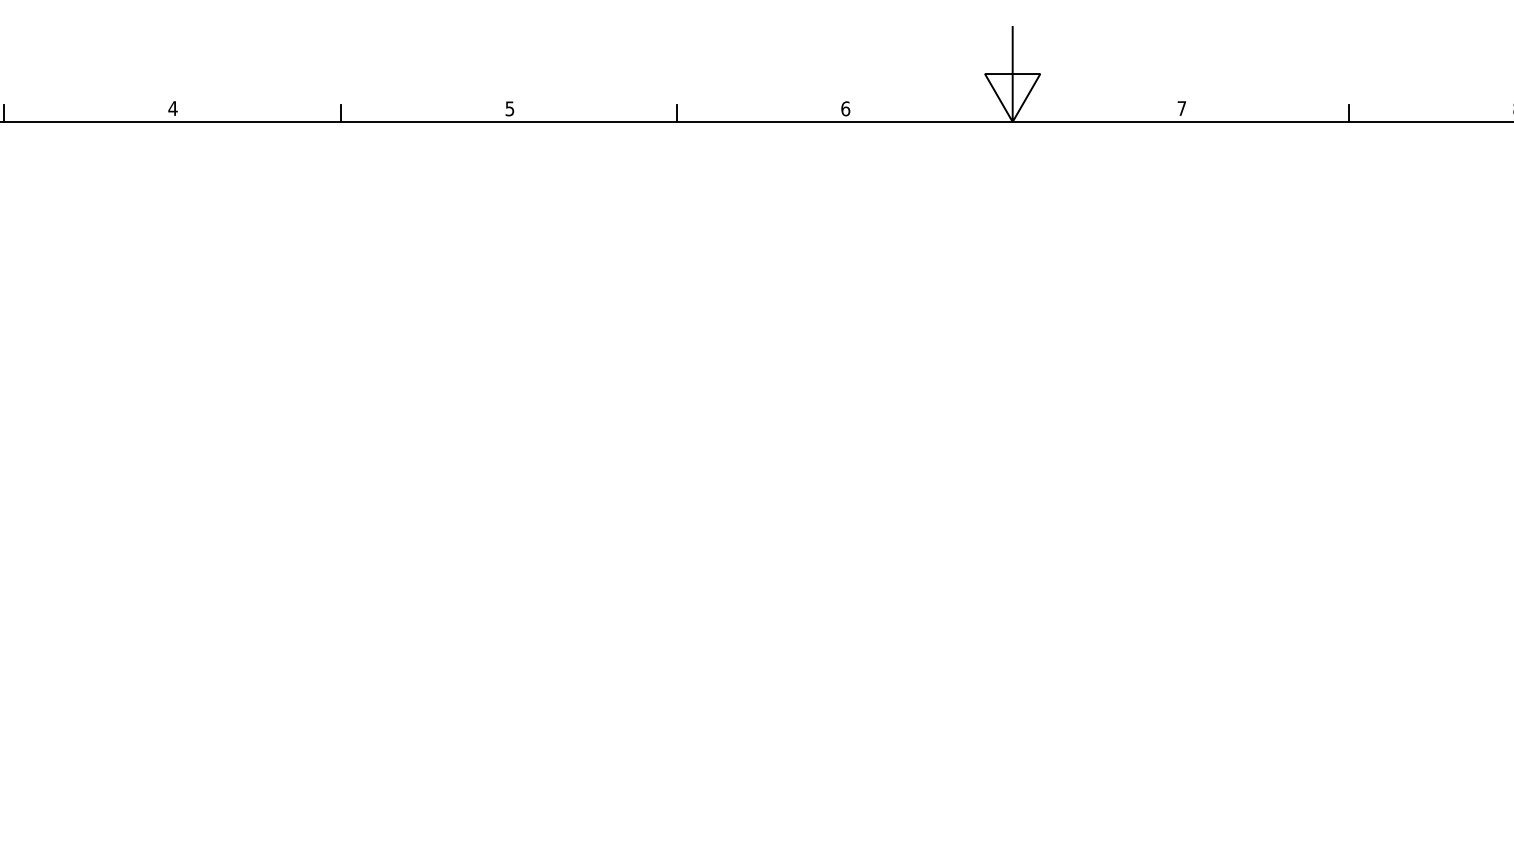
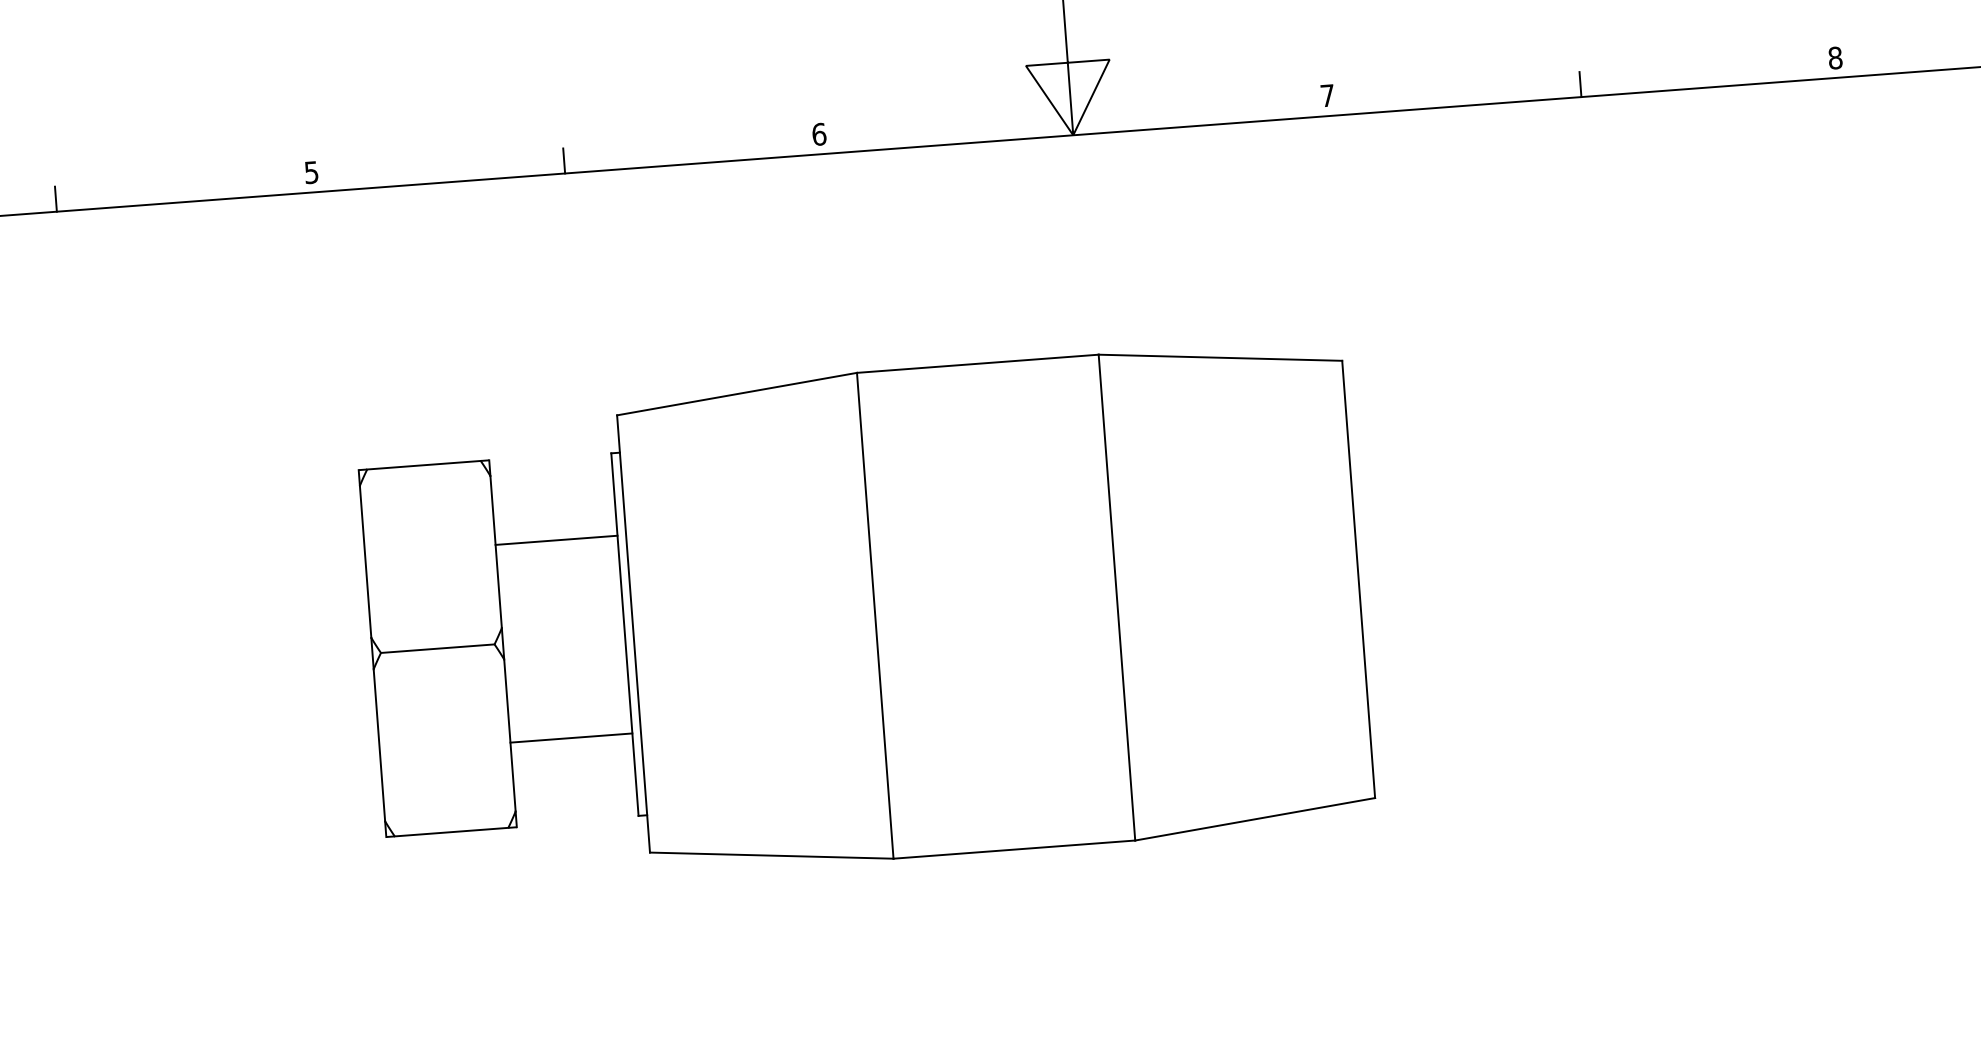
part: (852, 427) -> (865, 615), added

